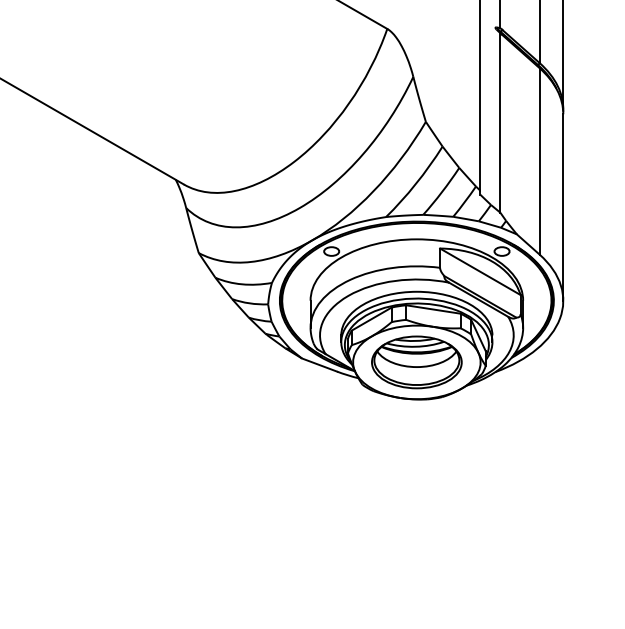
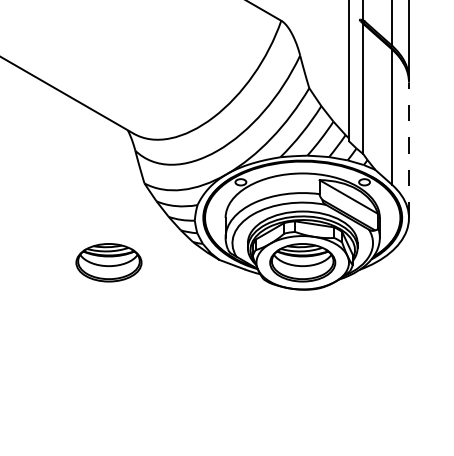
line: (563, 207) -> (409, 150), solid -> dashed
part: (149, 362) -> (108, 262), added

